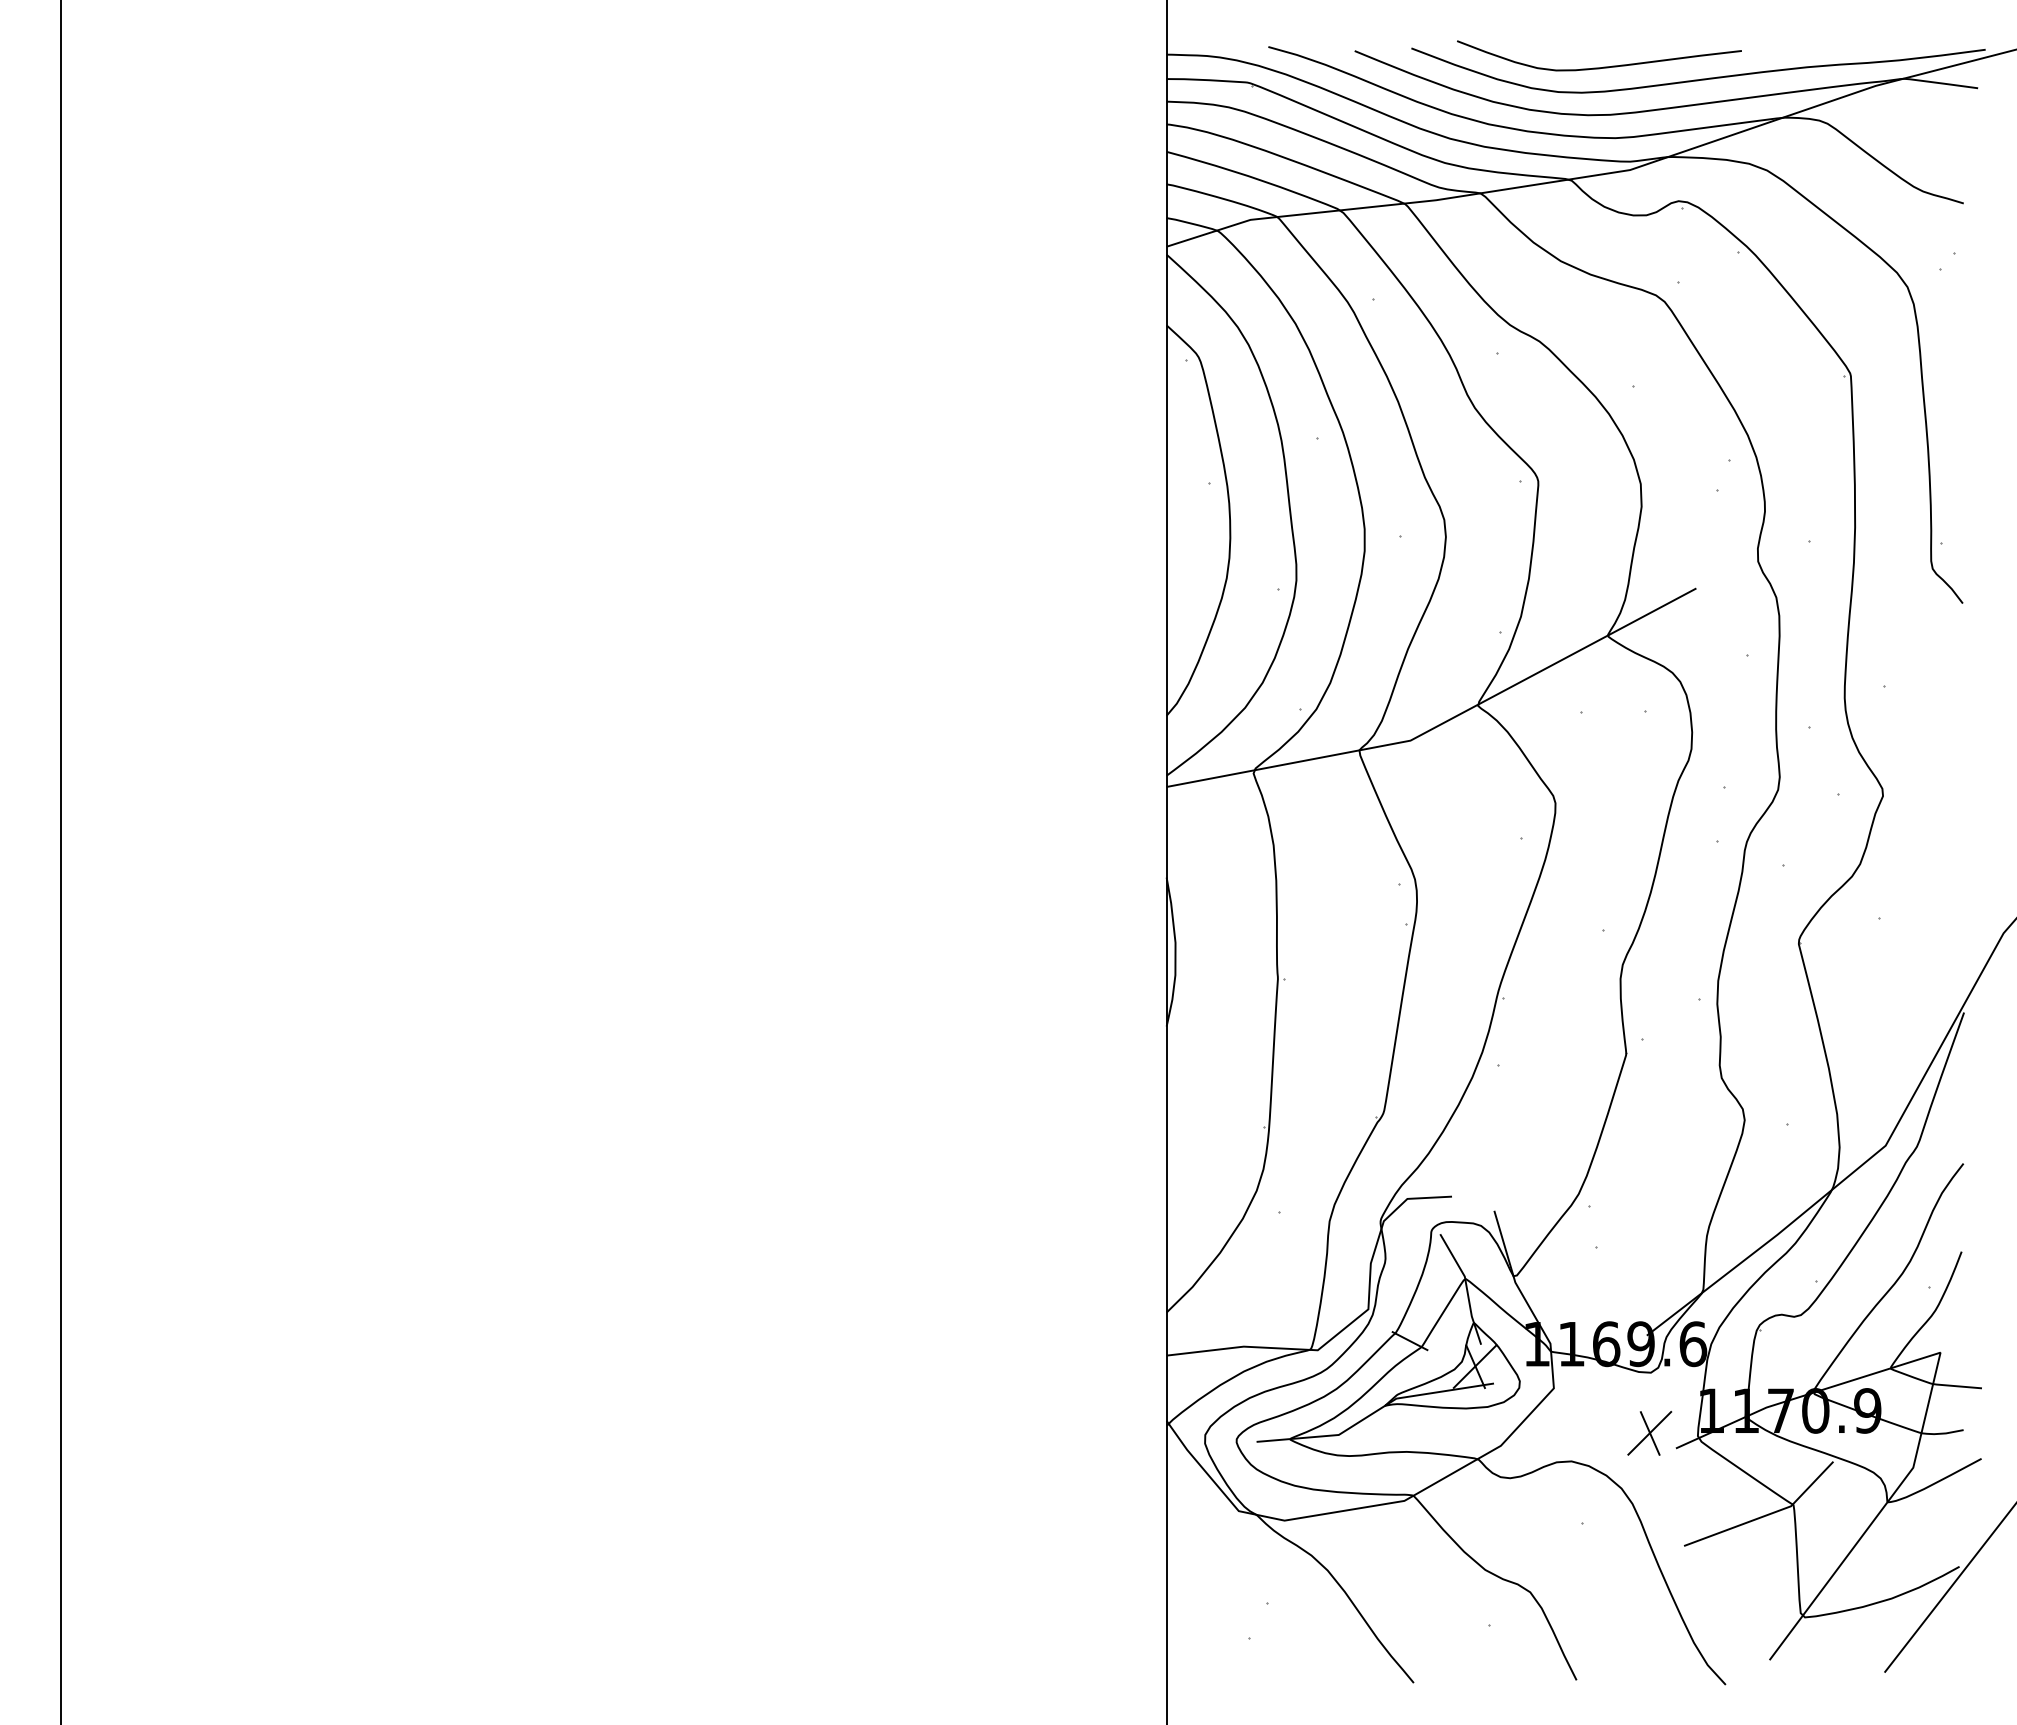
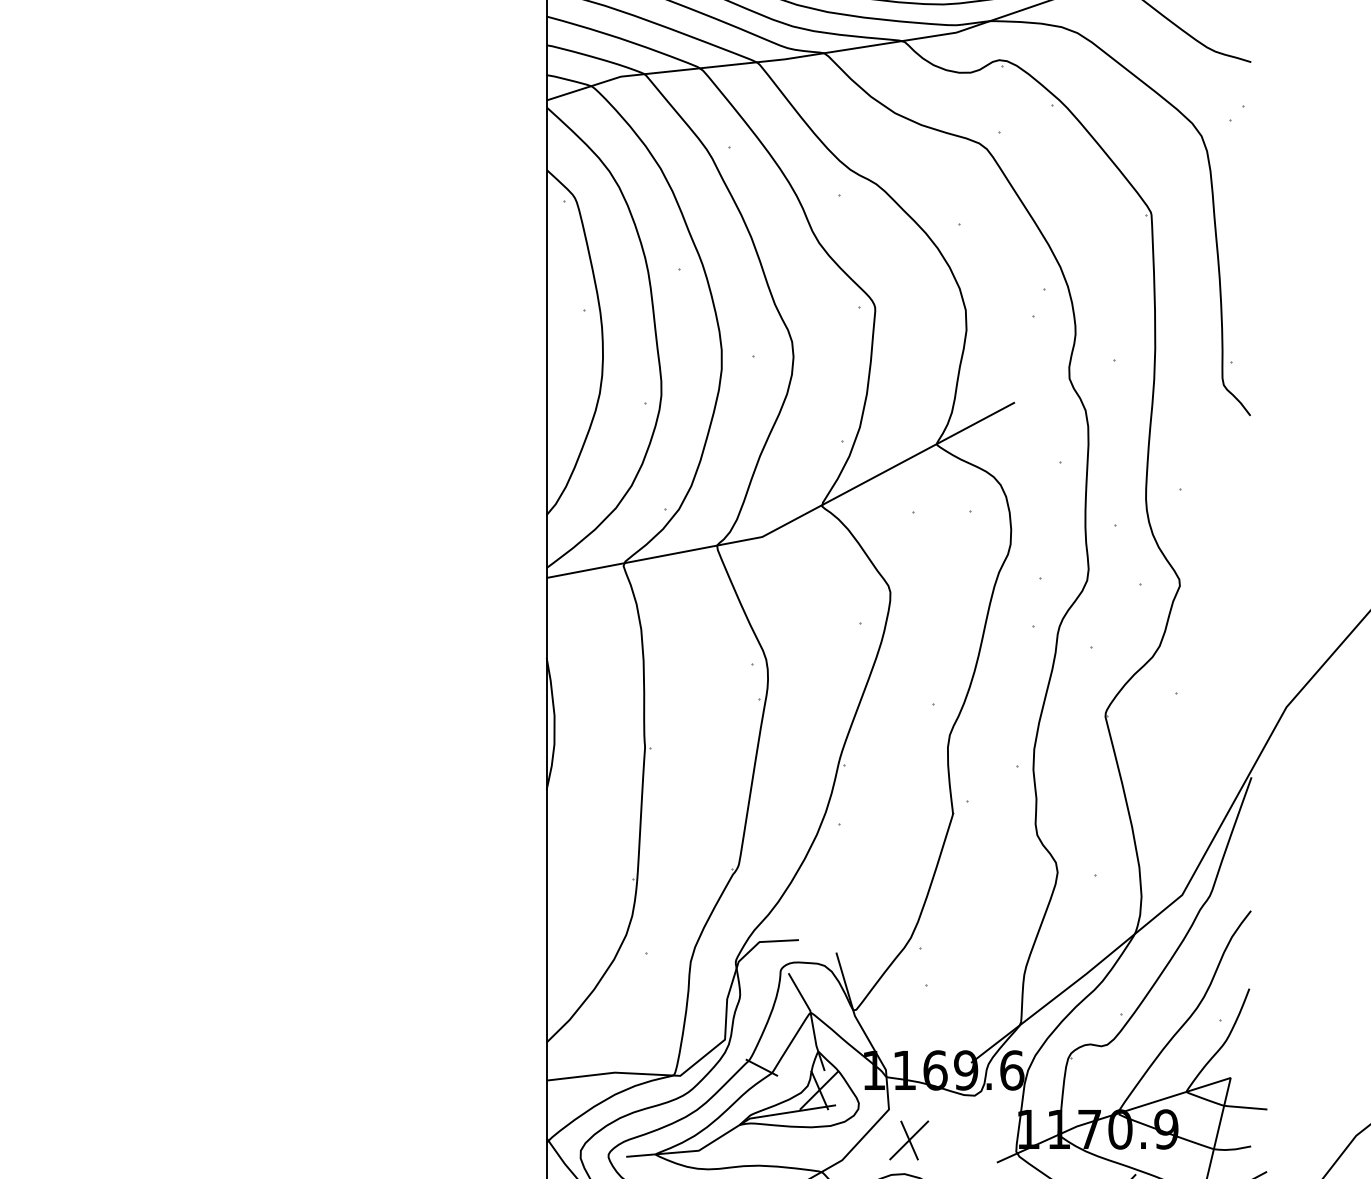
part: (1649, 1433) -> (908, 1140), moved

